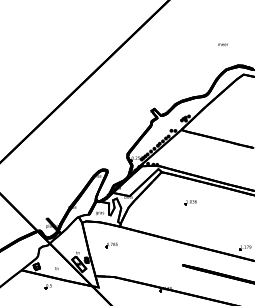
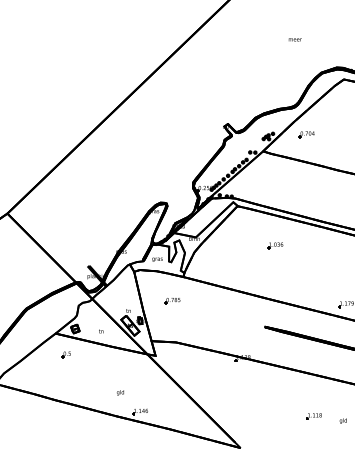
text: (222, 44) -> (294, 39), moved
part: (214, 116) -> (306, 134), added
part: (47, 286) -> (65, 354), moved

